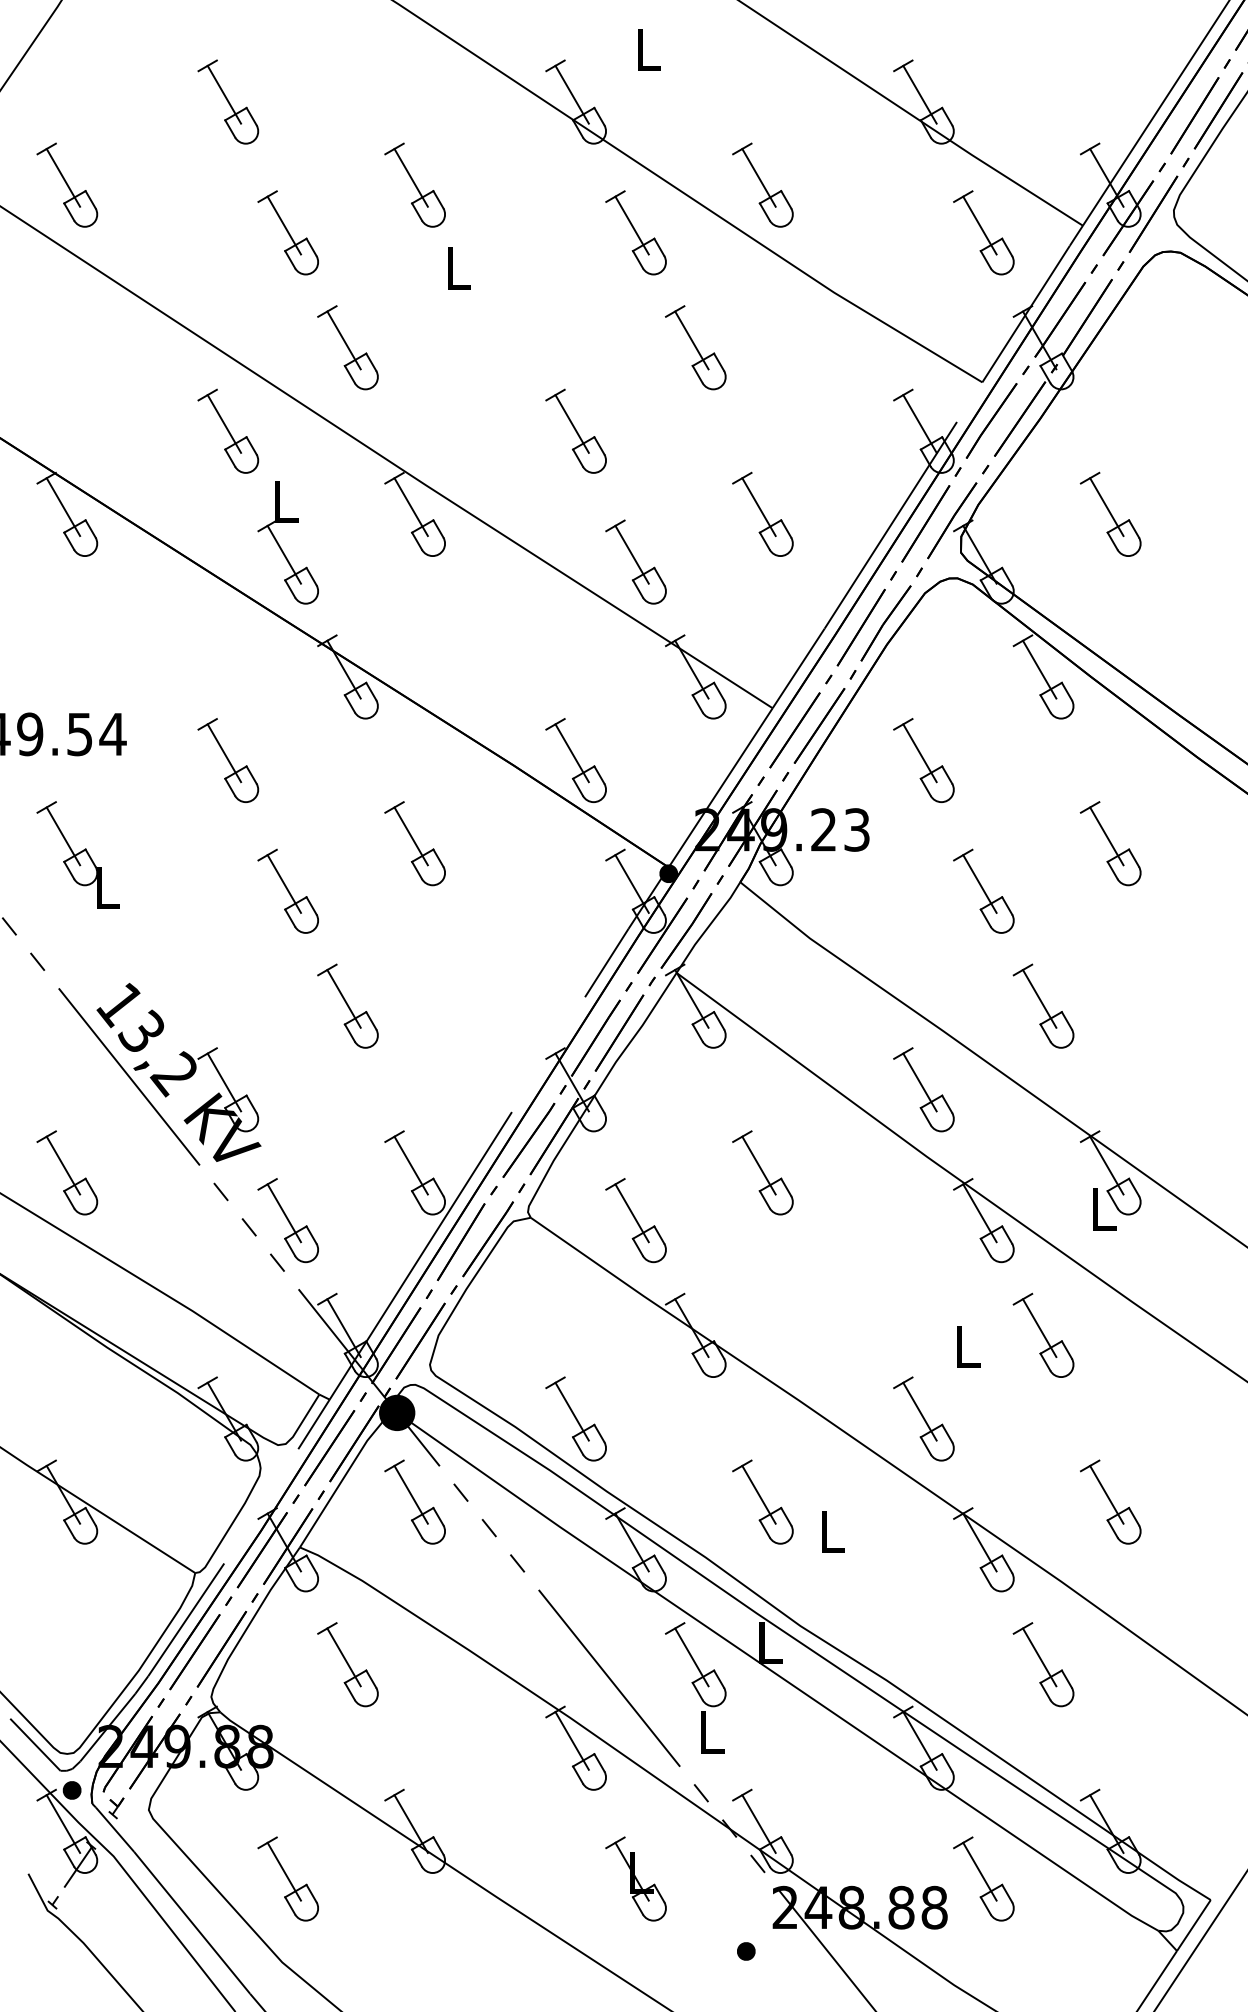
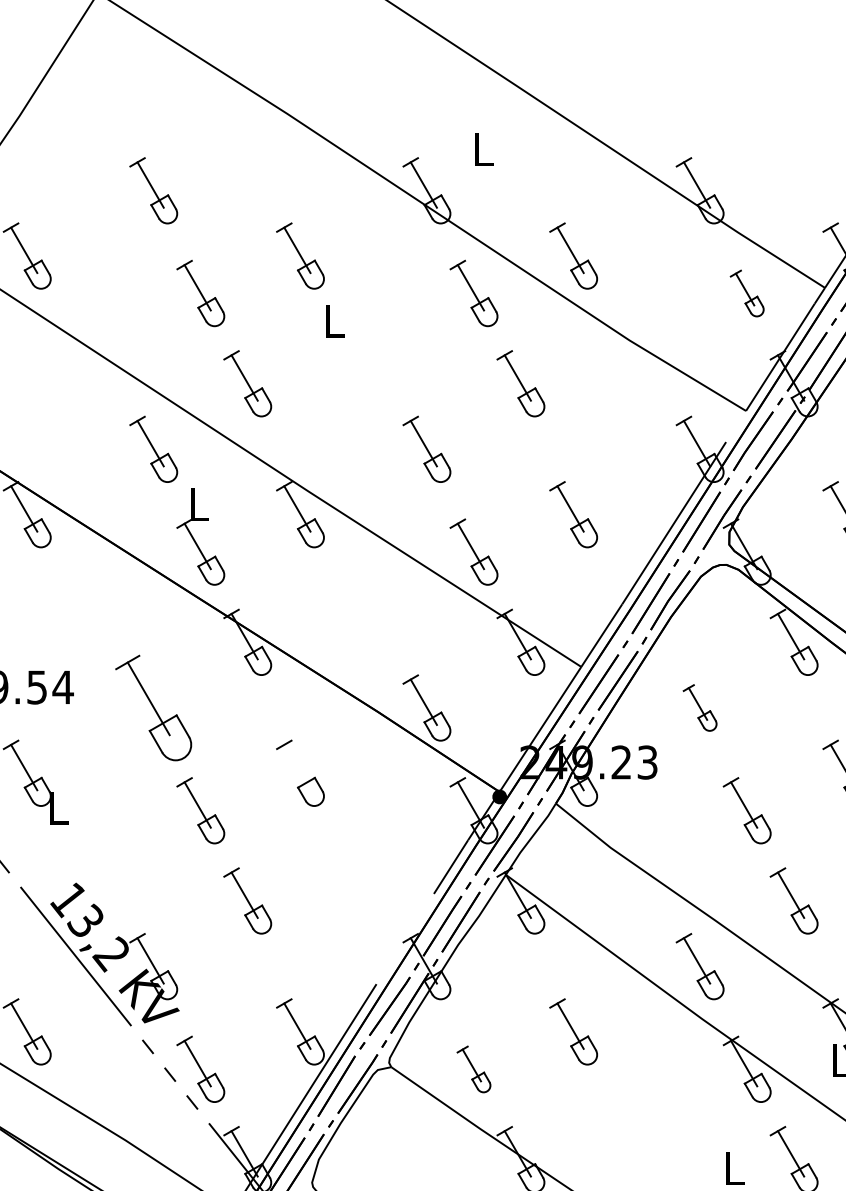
part: (983, 232) -> (746, 293), size x0.7
part: (228, 760) -> (153, 707), size x1.6
part: (923, 760) -> (699, 707), size x0.7
line: (410, 836) -> (296, 767), removed
part: (635, 1220) -> (473, 1069), size x0.7

